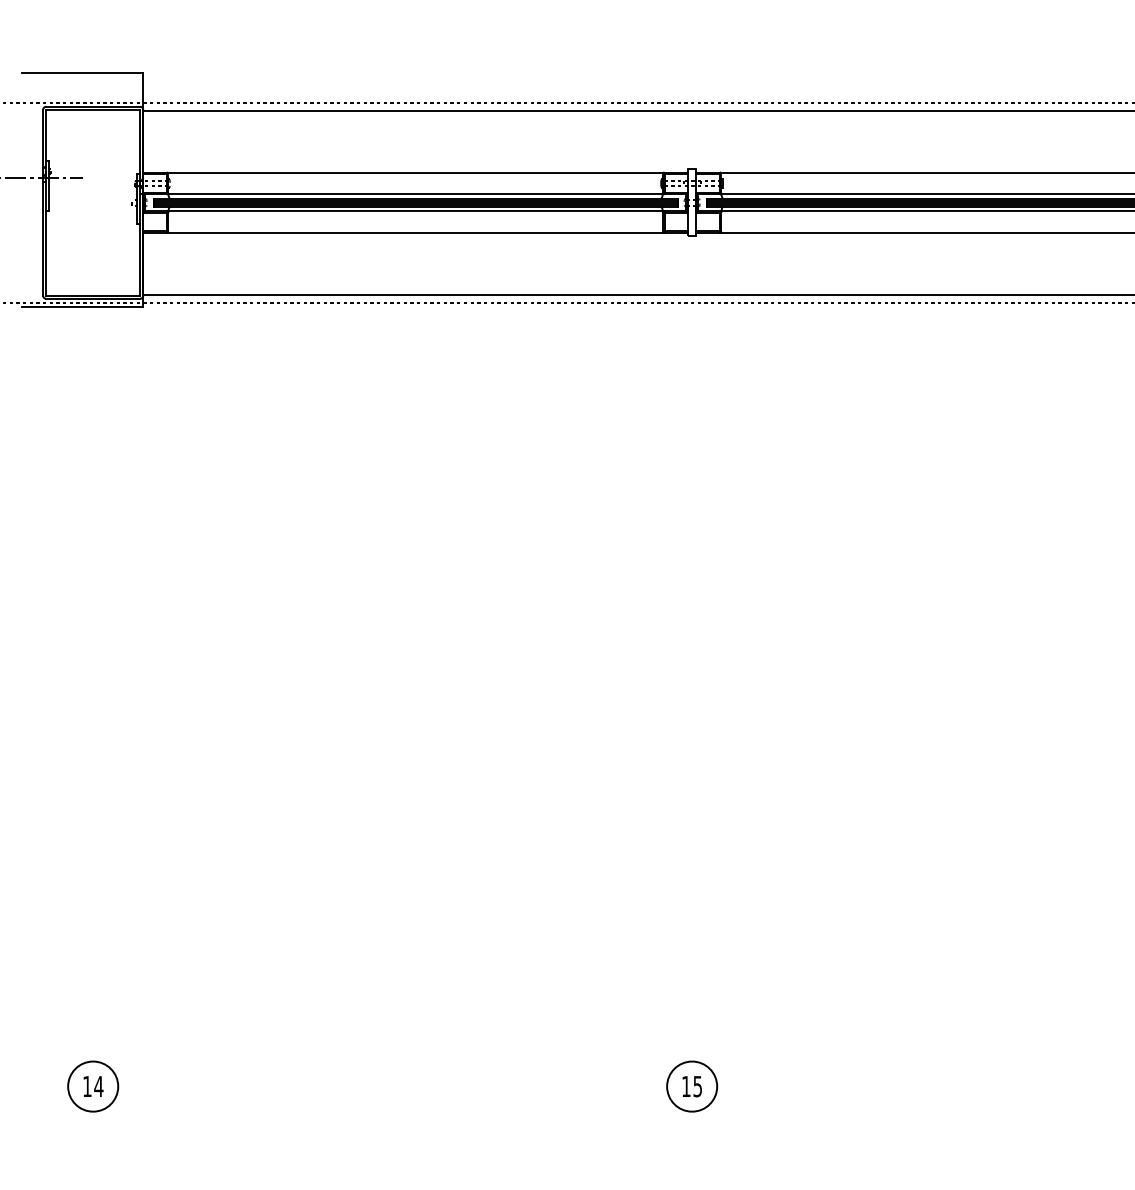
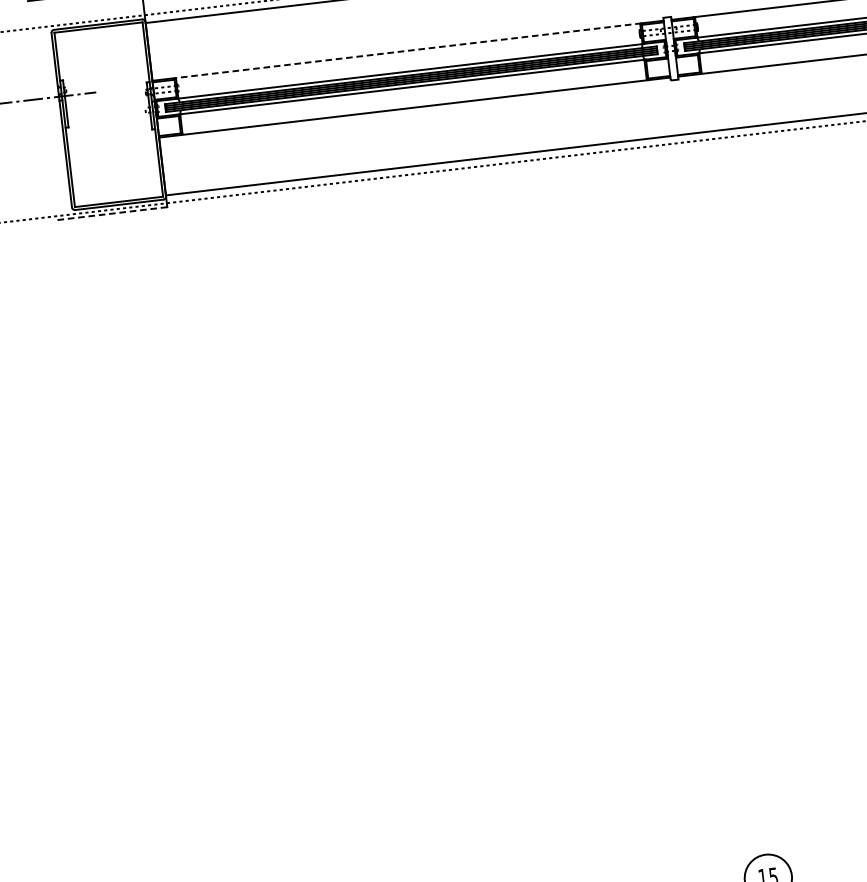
line: (415, 172) -> (407, 50), solid -> dashed
line: (82, 307) -> (110, 214), solid -> dashed

